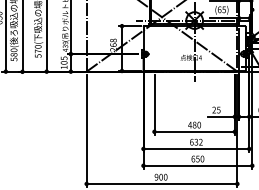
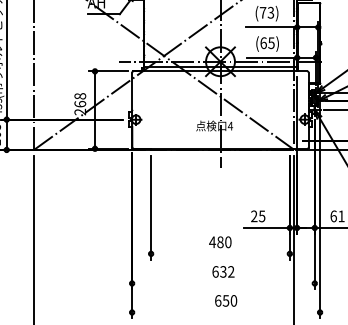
line: (194, 131) -> (220, 253), removed
line: (196, 148) -> (223, 282), removed
line: (197, 165) -> (225, 312), removed

